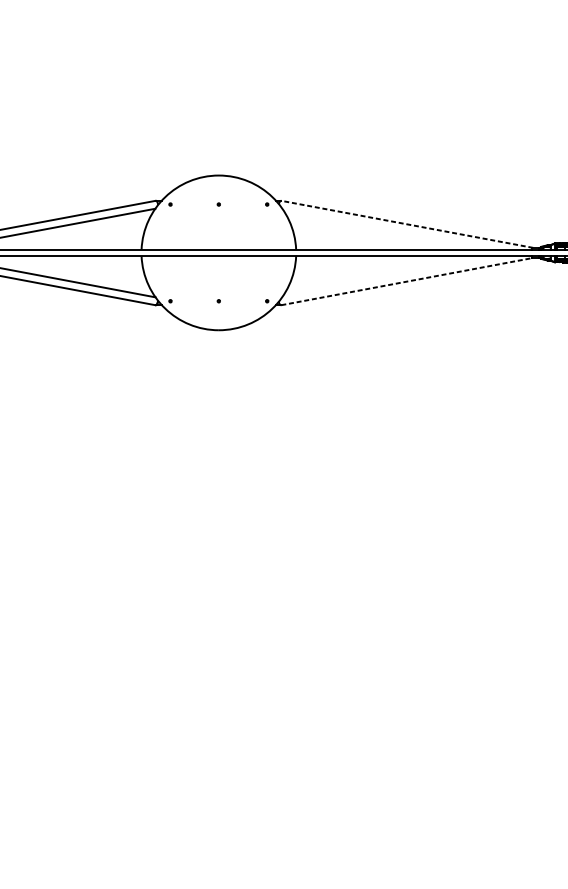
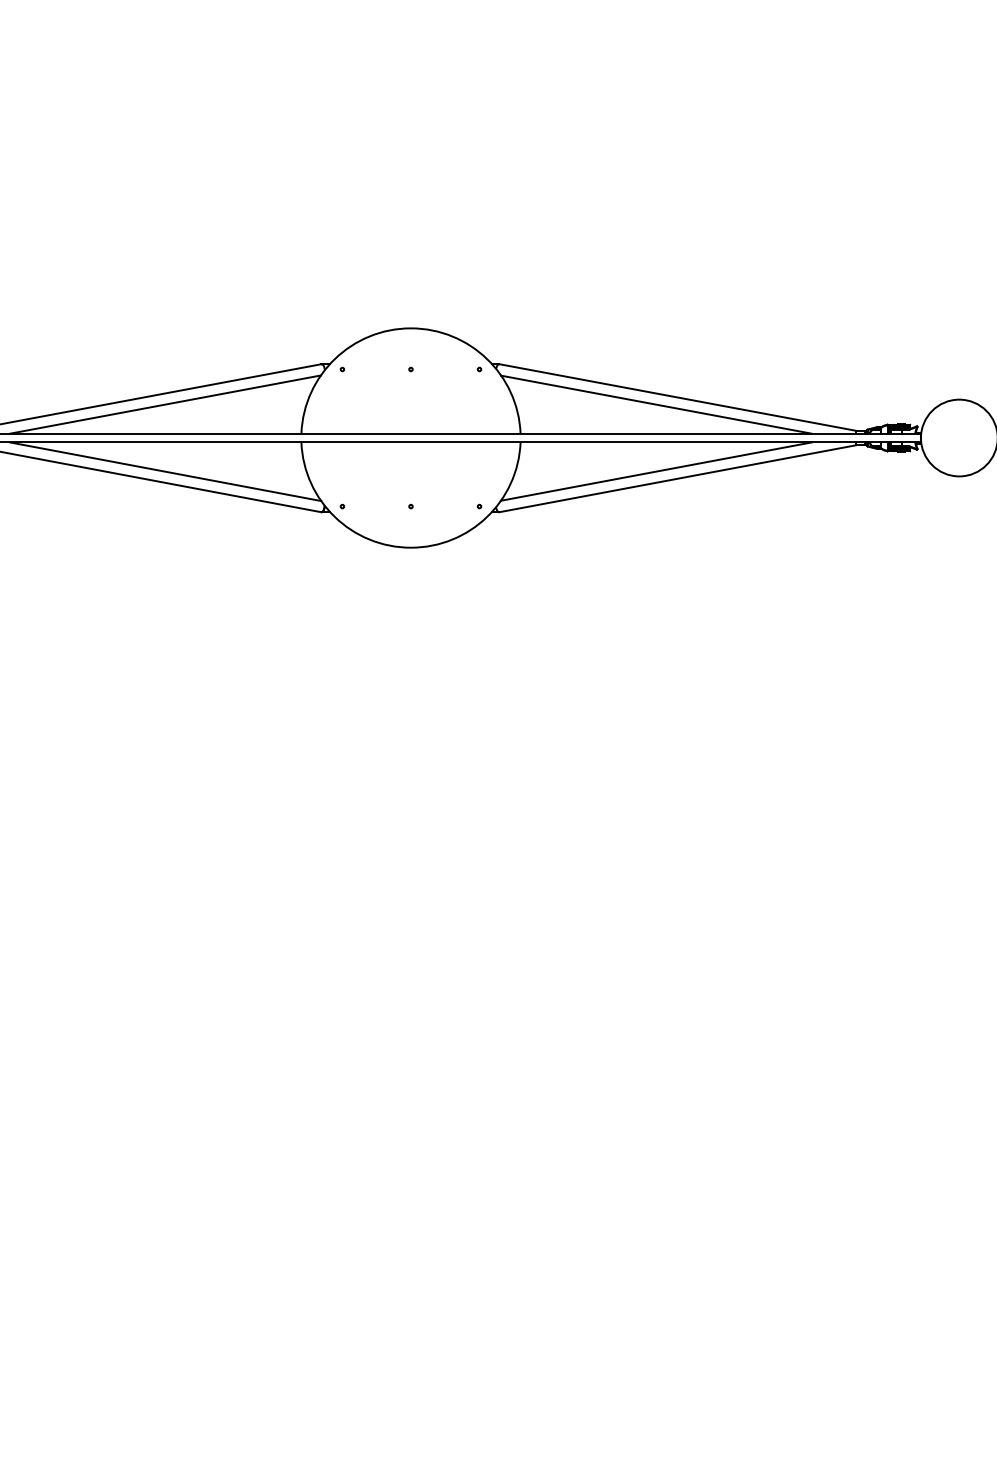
line: (407, 224) -> (678, 397), dashed -> solid
line: (392, 229) -> (656, 404), added
line: (391, 276) -> (655, 471), added
line: (407, 281) -> (678, 478), dashed -> solid

